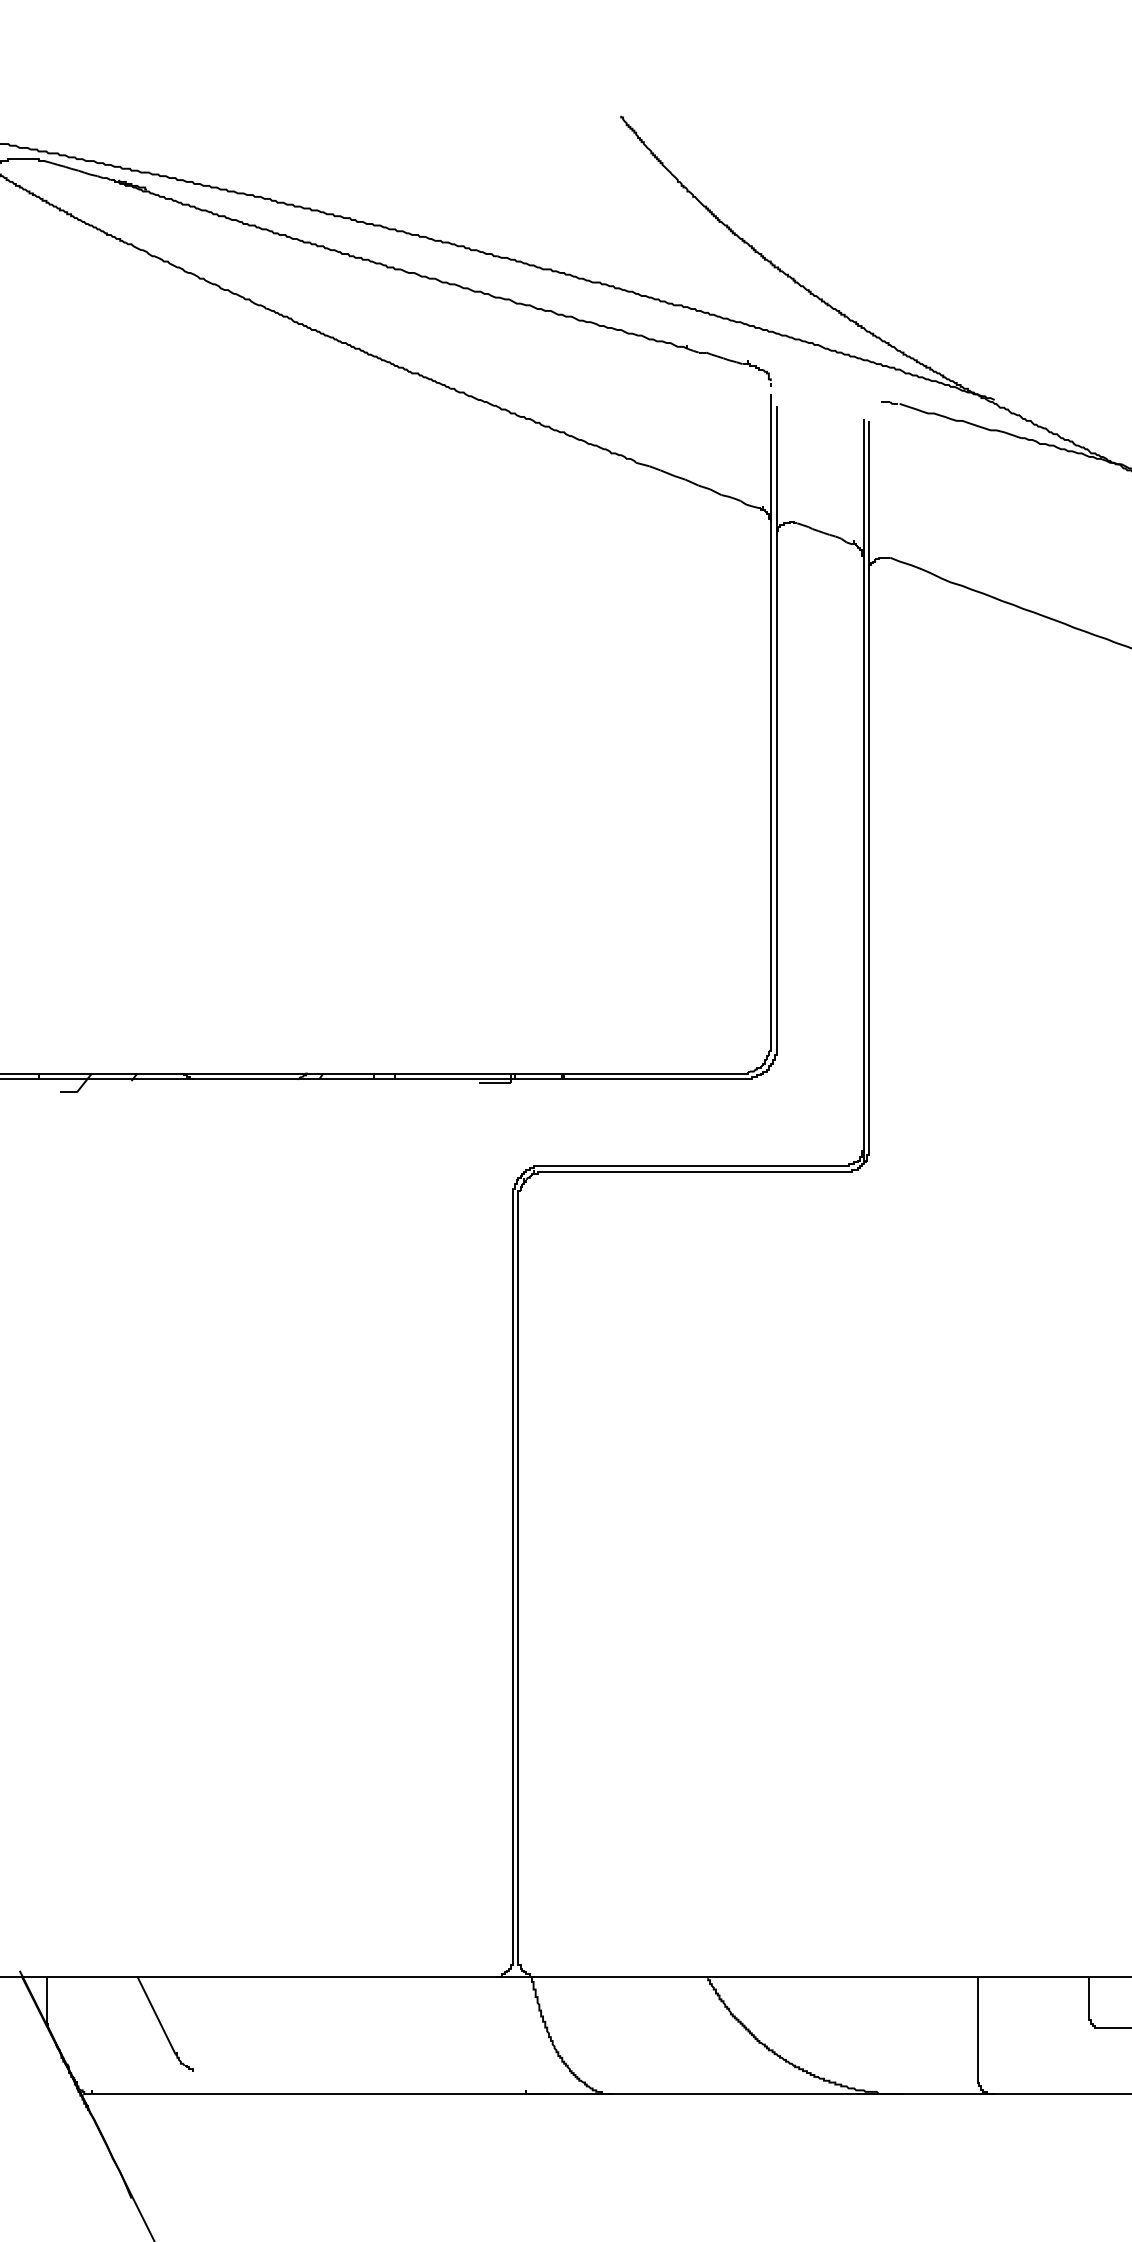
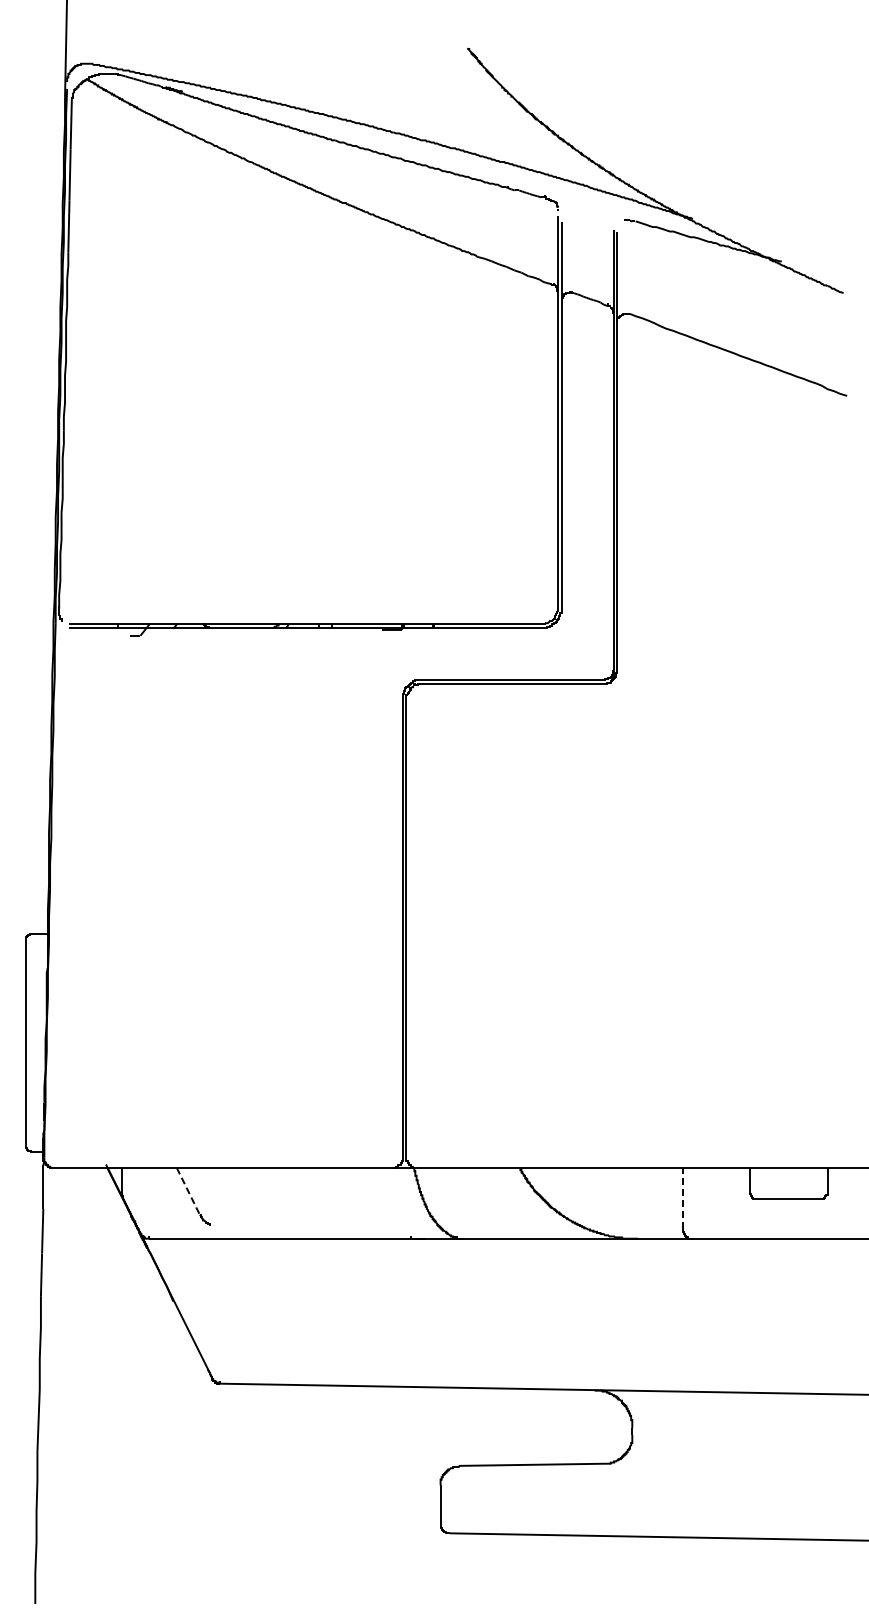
line: (156, 2015) -> (188, 1191), solid -> dashed
line: (977, 2027) -> (682, 1198), solid -> dashed

